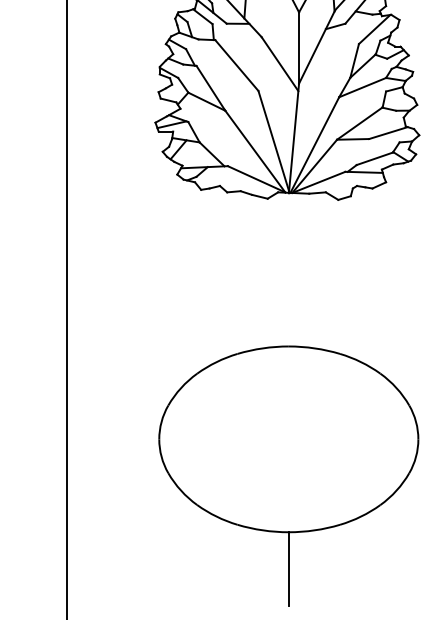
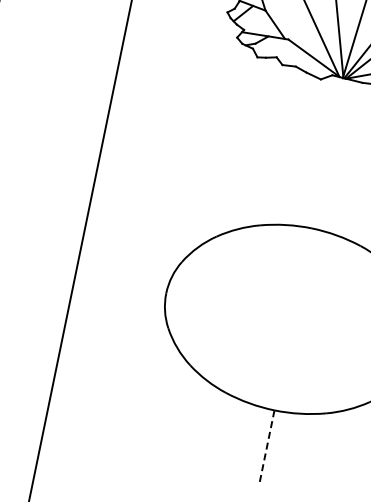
line: (288, 568) -> (266, 445), solid -> dashed

